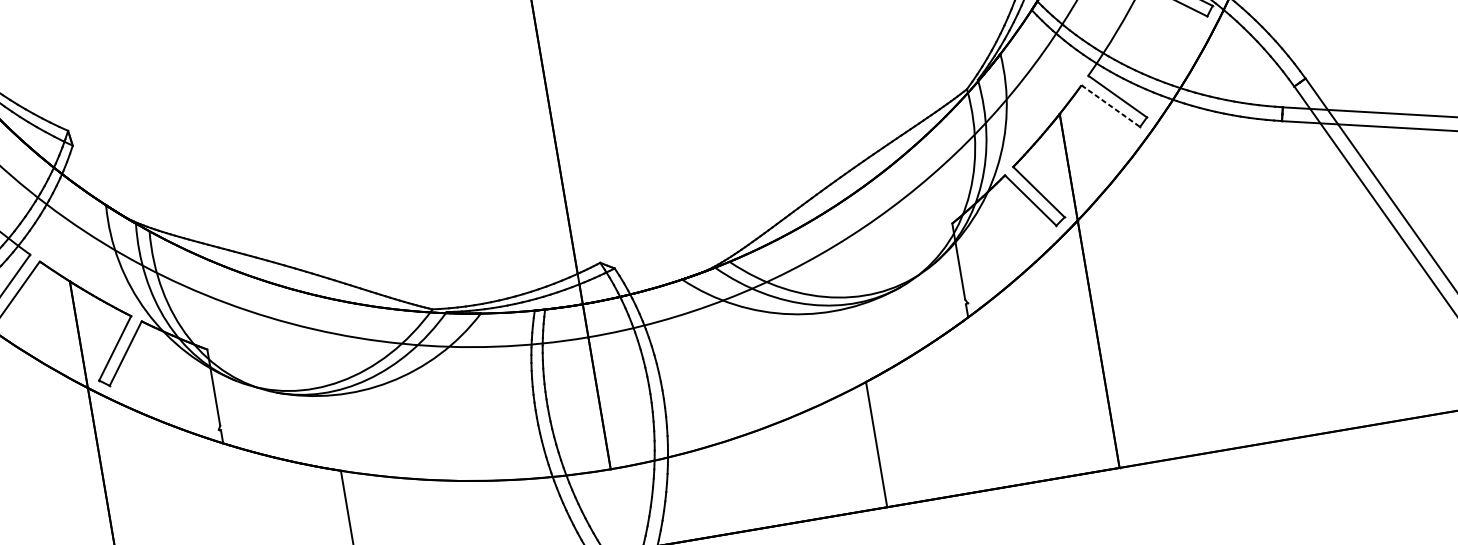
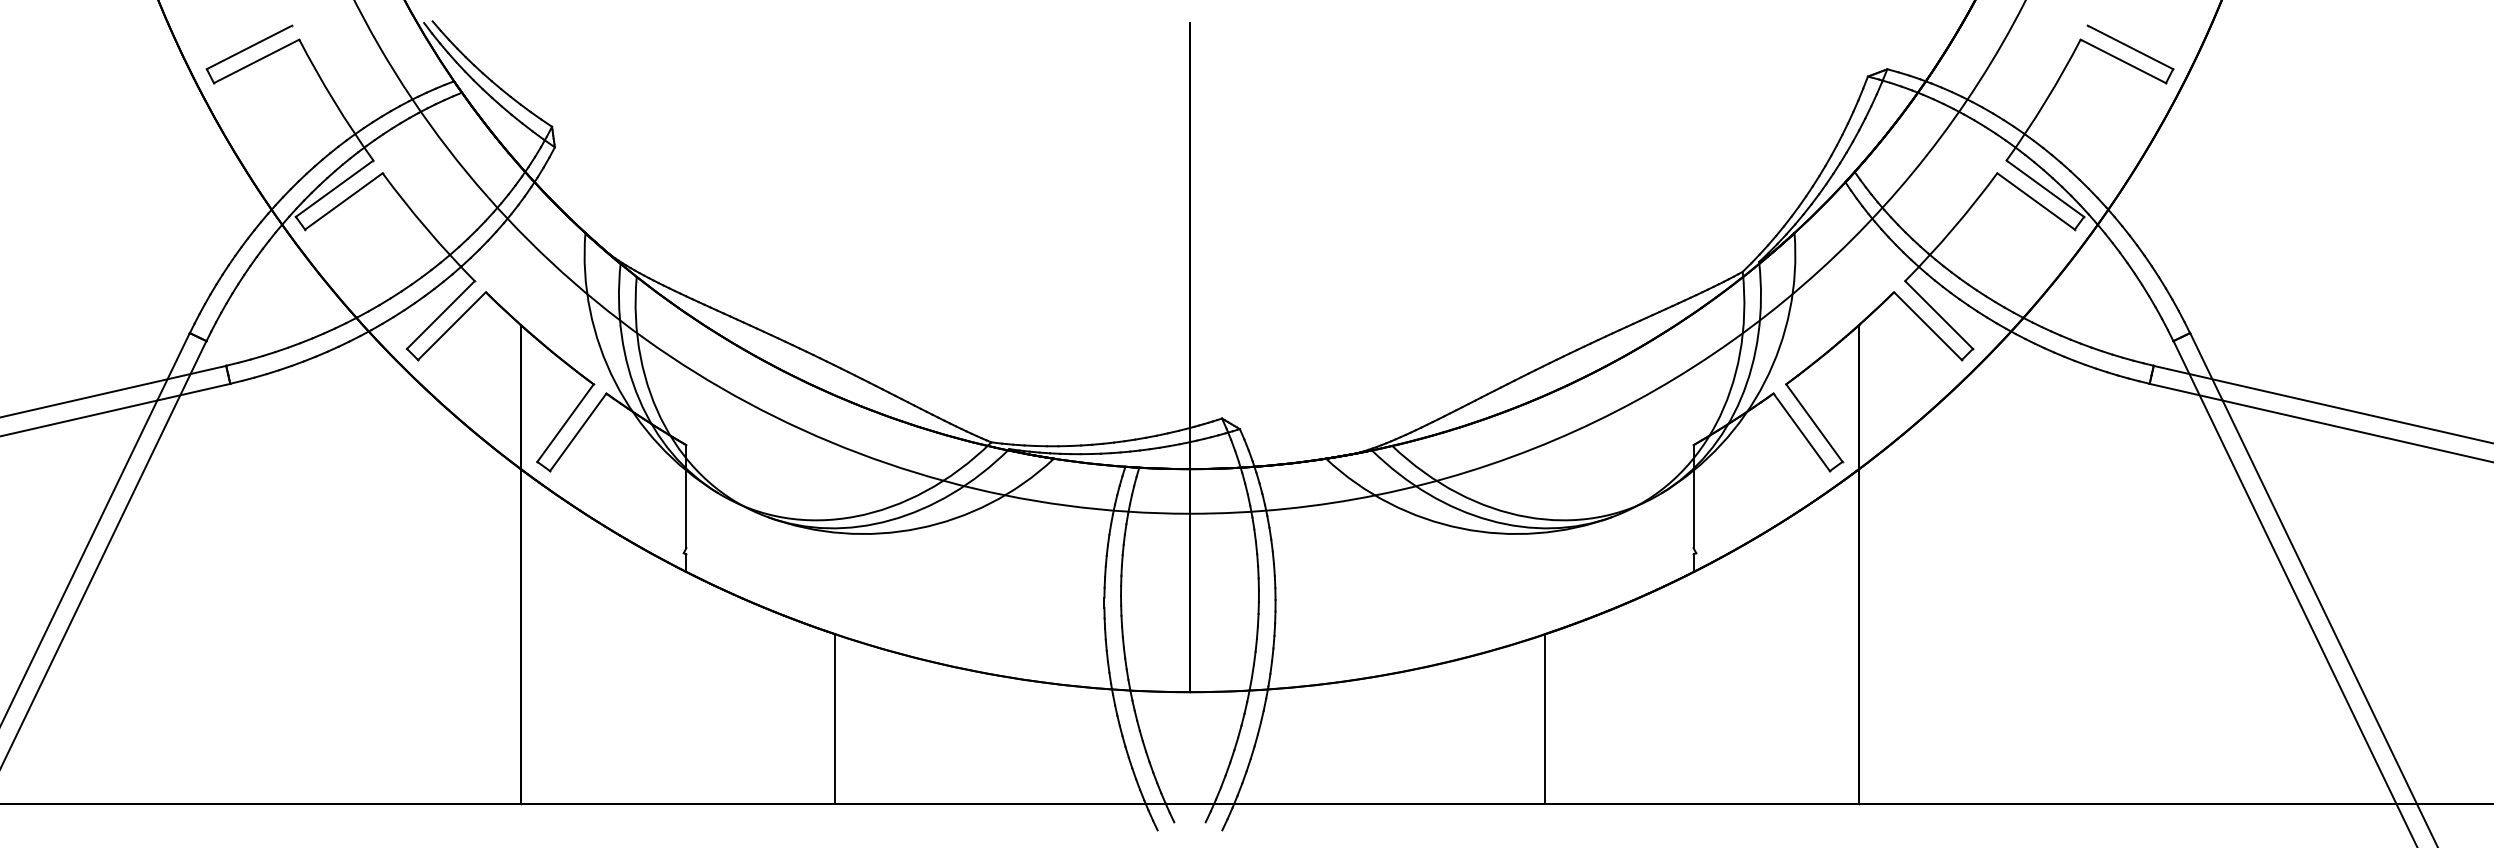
line: (1110, 106) -> (1927, 326), dashed -> solid

